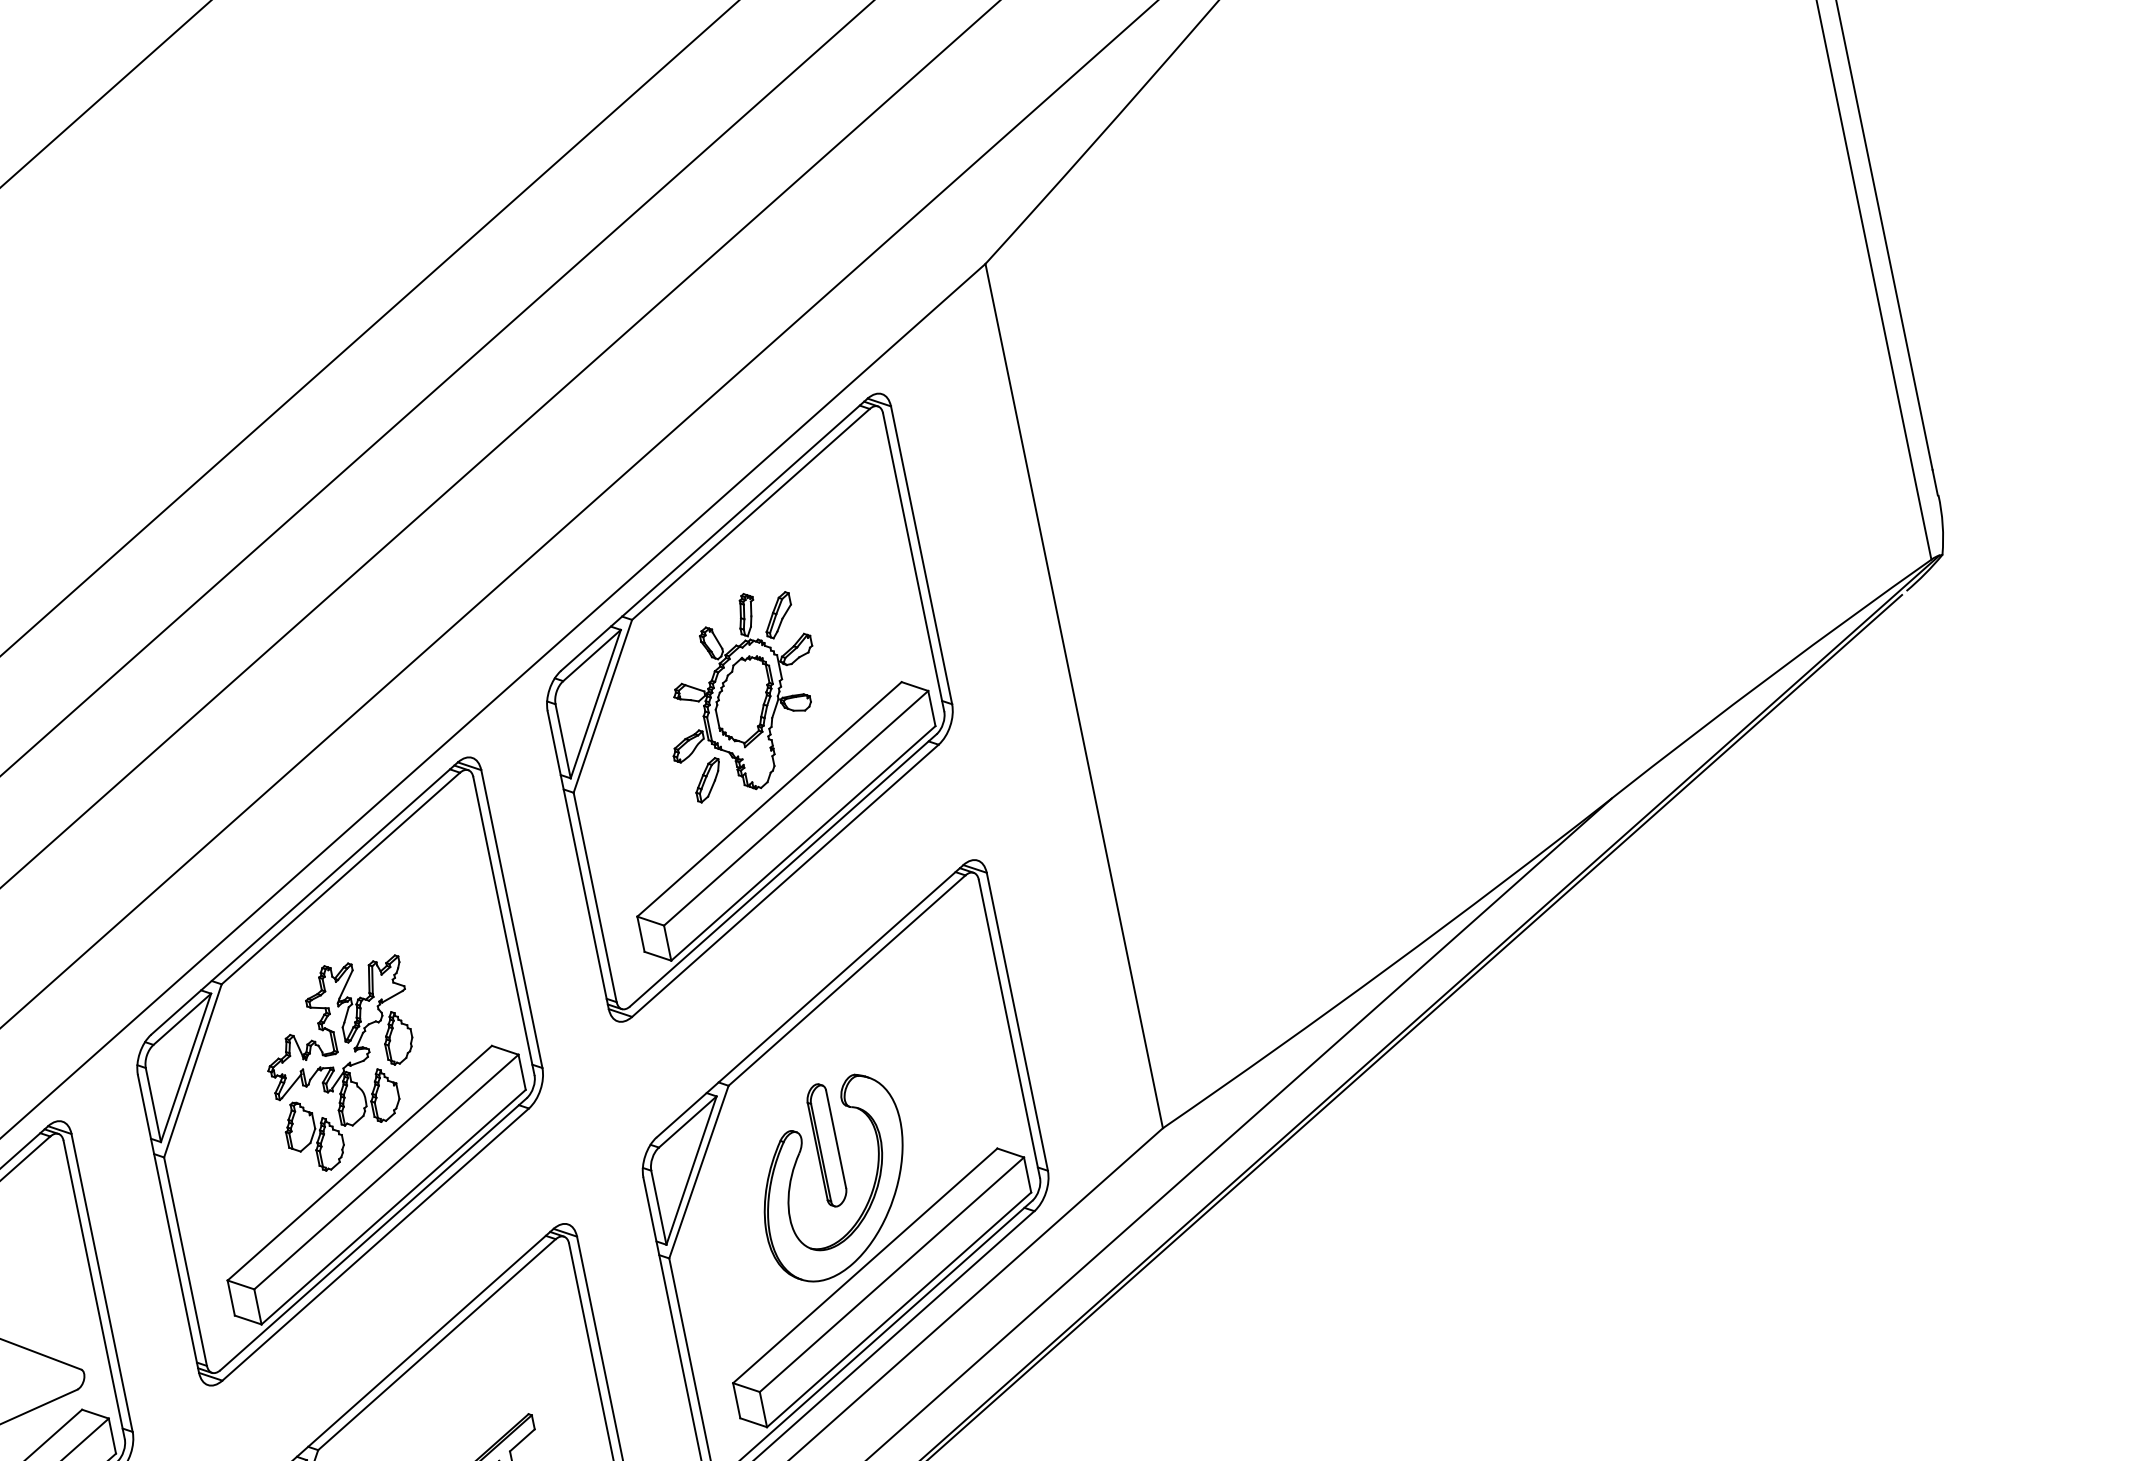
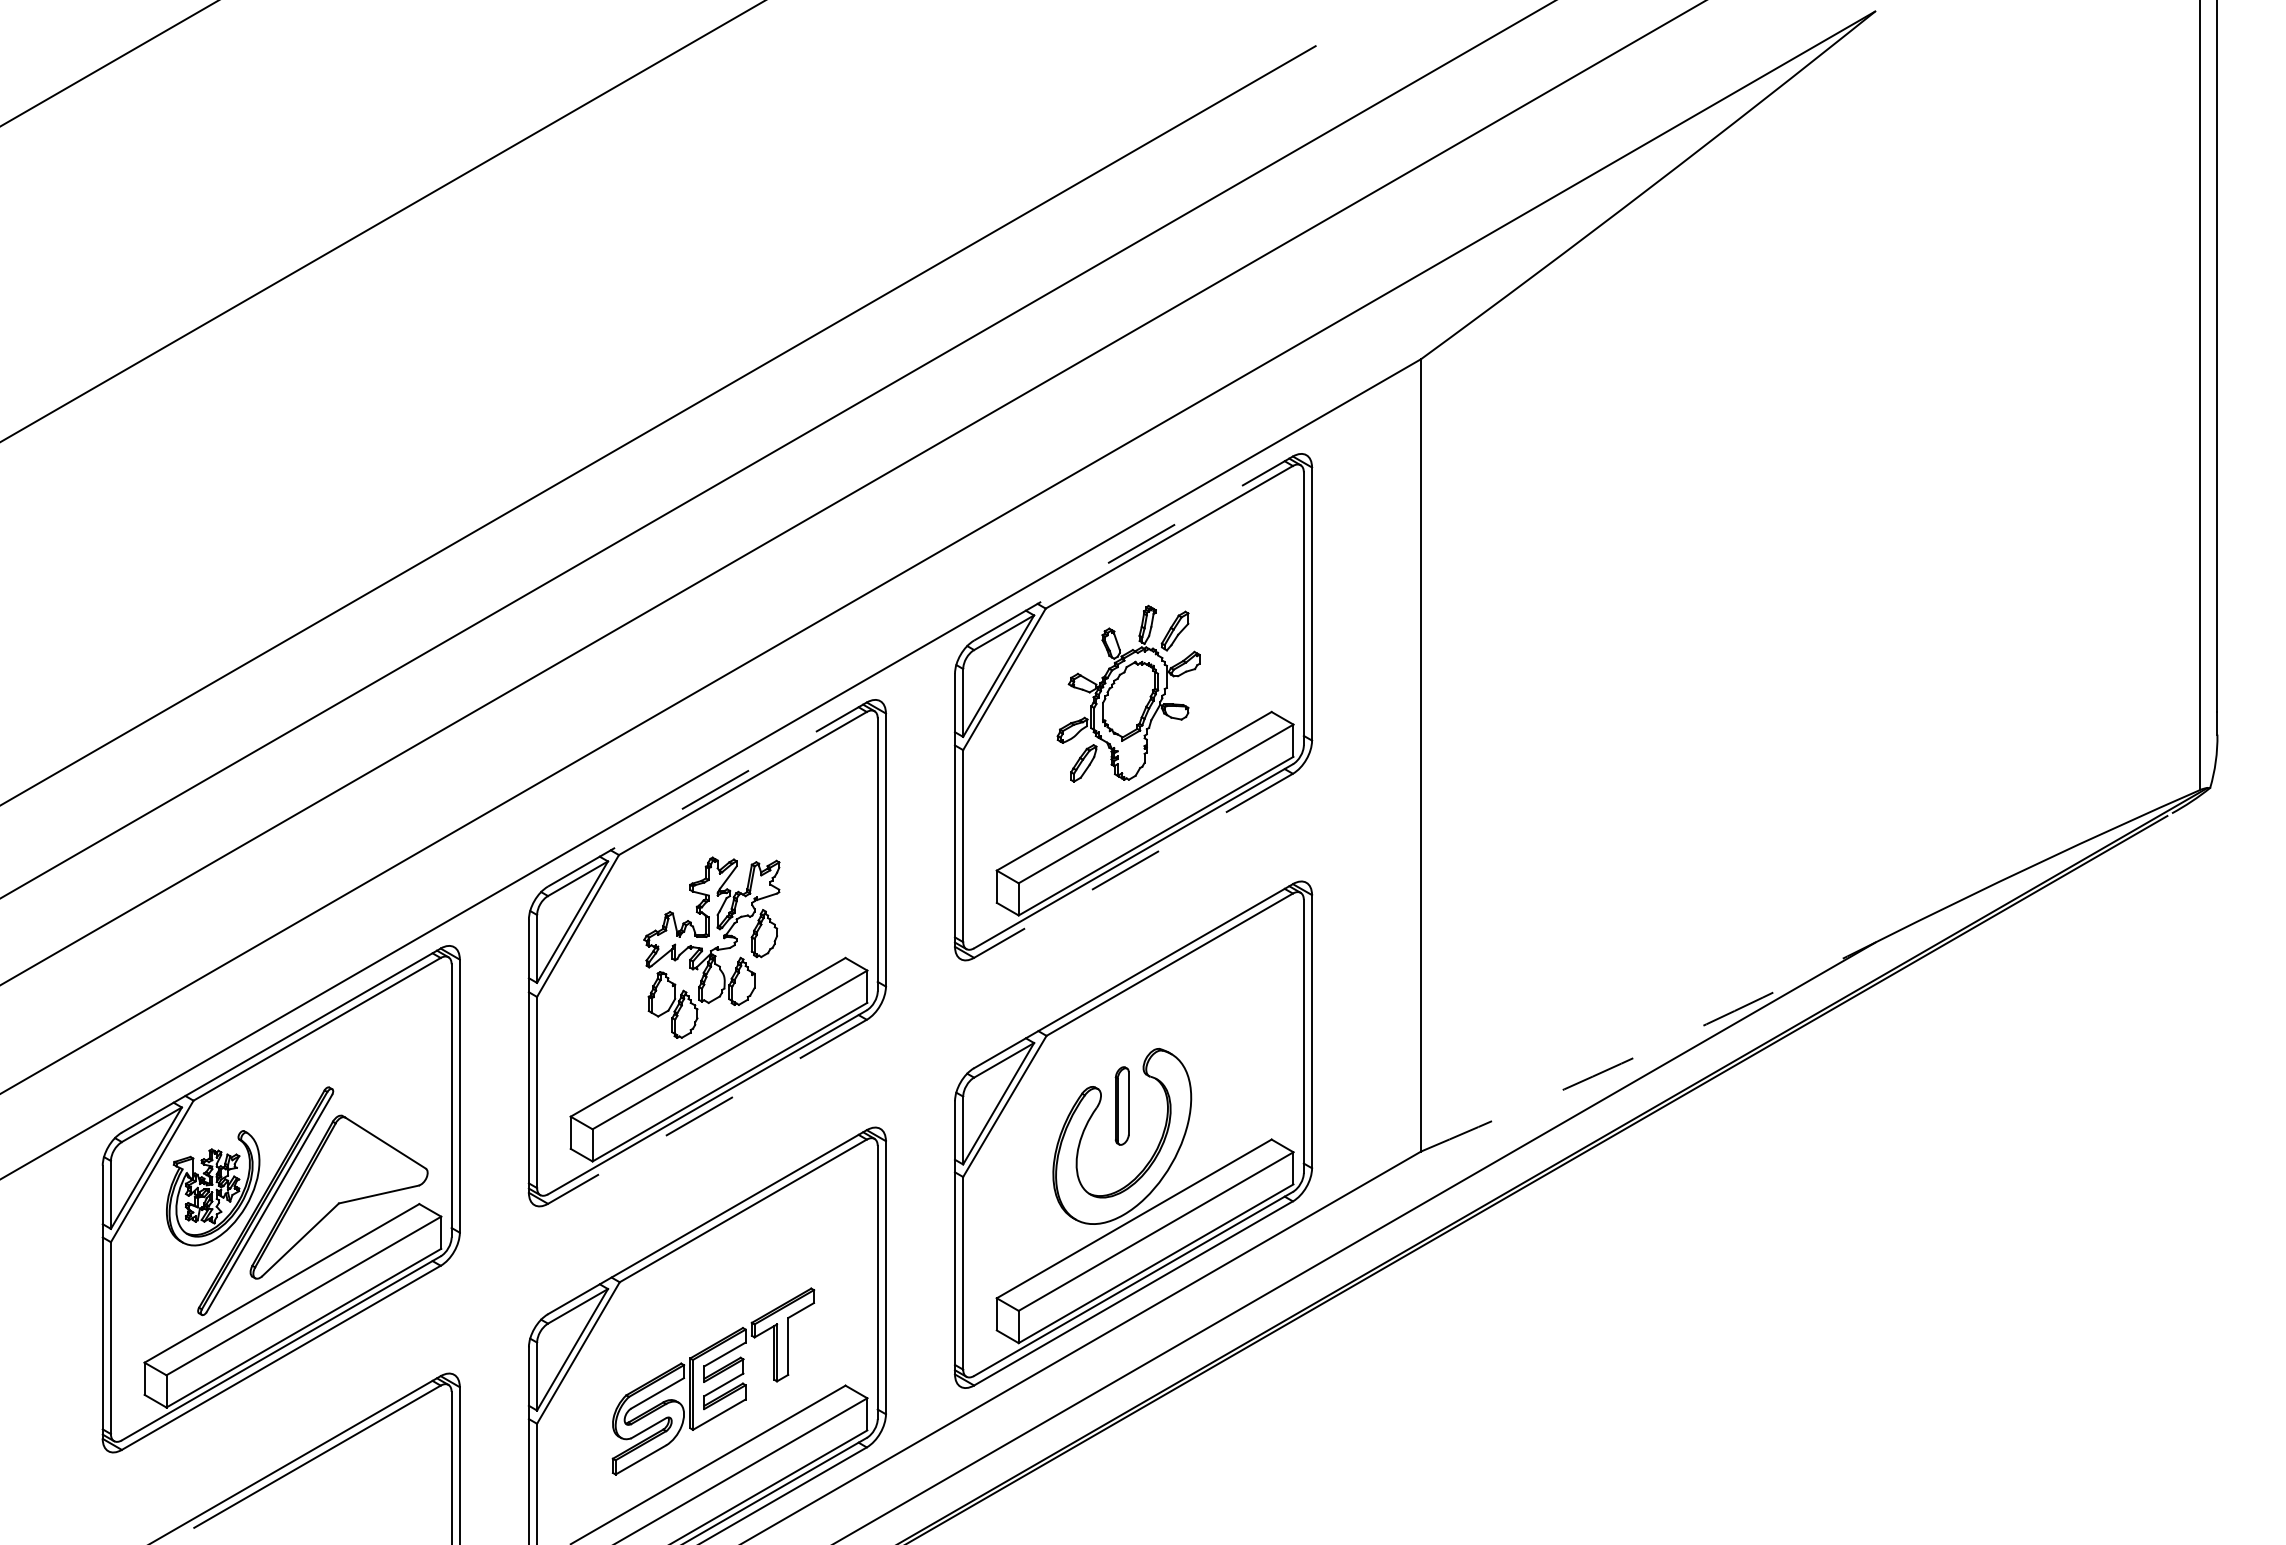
line: (714, 534) -> (1133, 548), solid -> dashed
line: (785, 881) -> (1133, 866), solid -> dashed
line: (304, 898) -> (707, 794), solid -> dashed
arc: (1389, 966) -> (1649, 1050), solid -> dashed
part: (827, 1144) -> (1122, 1105), size x0.7
line: (375, 1245) -> (707, 1112), solid -> dashed

